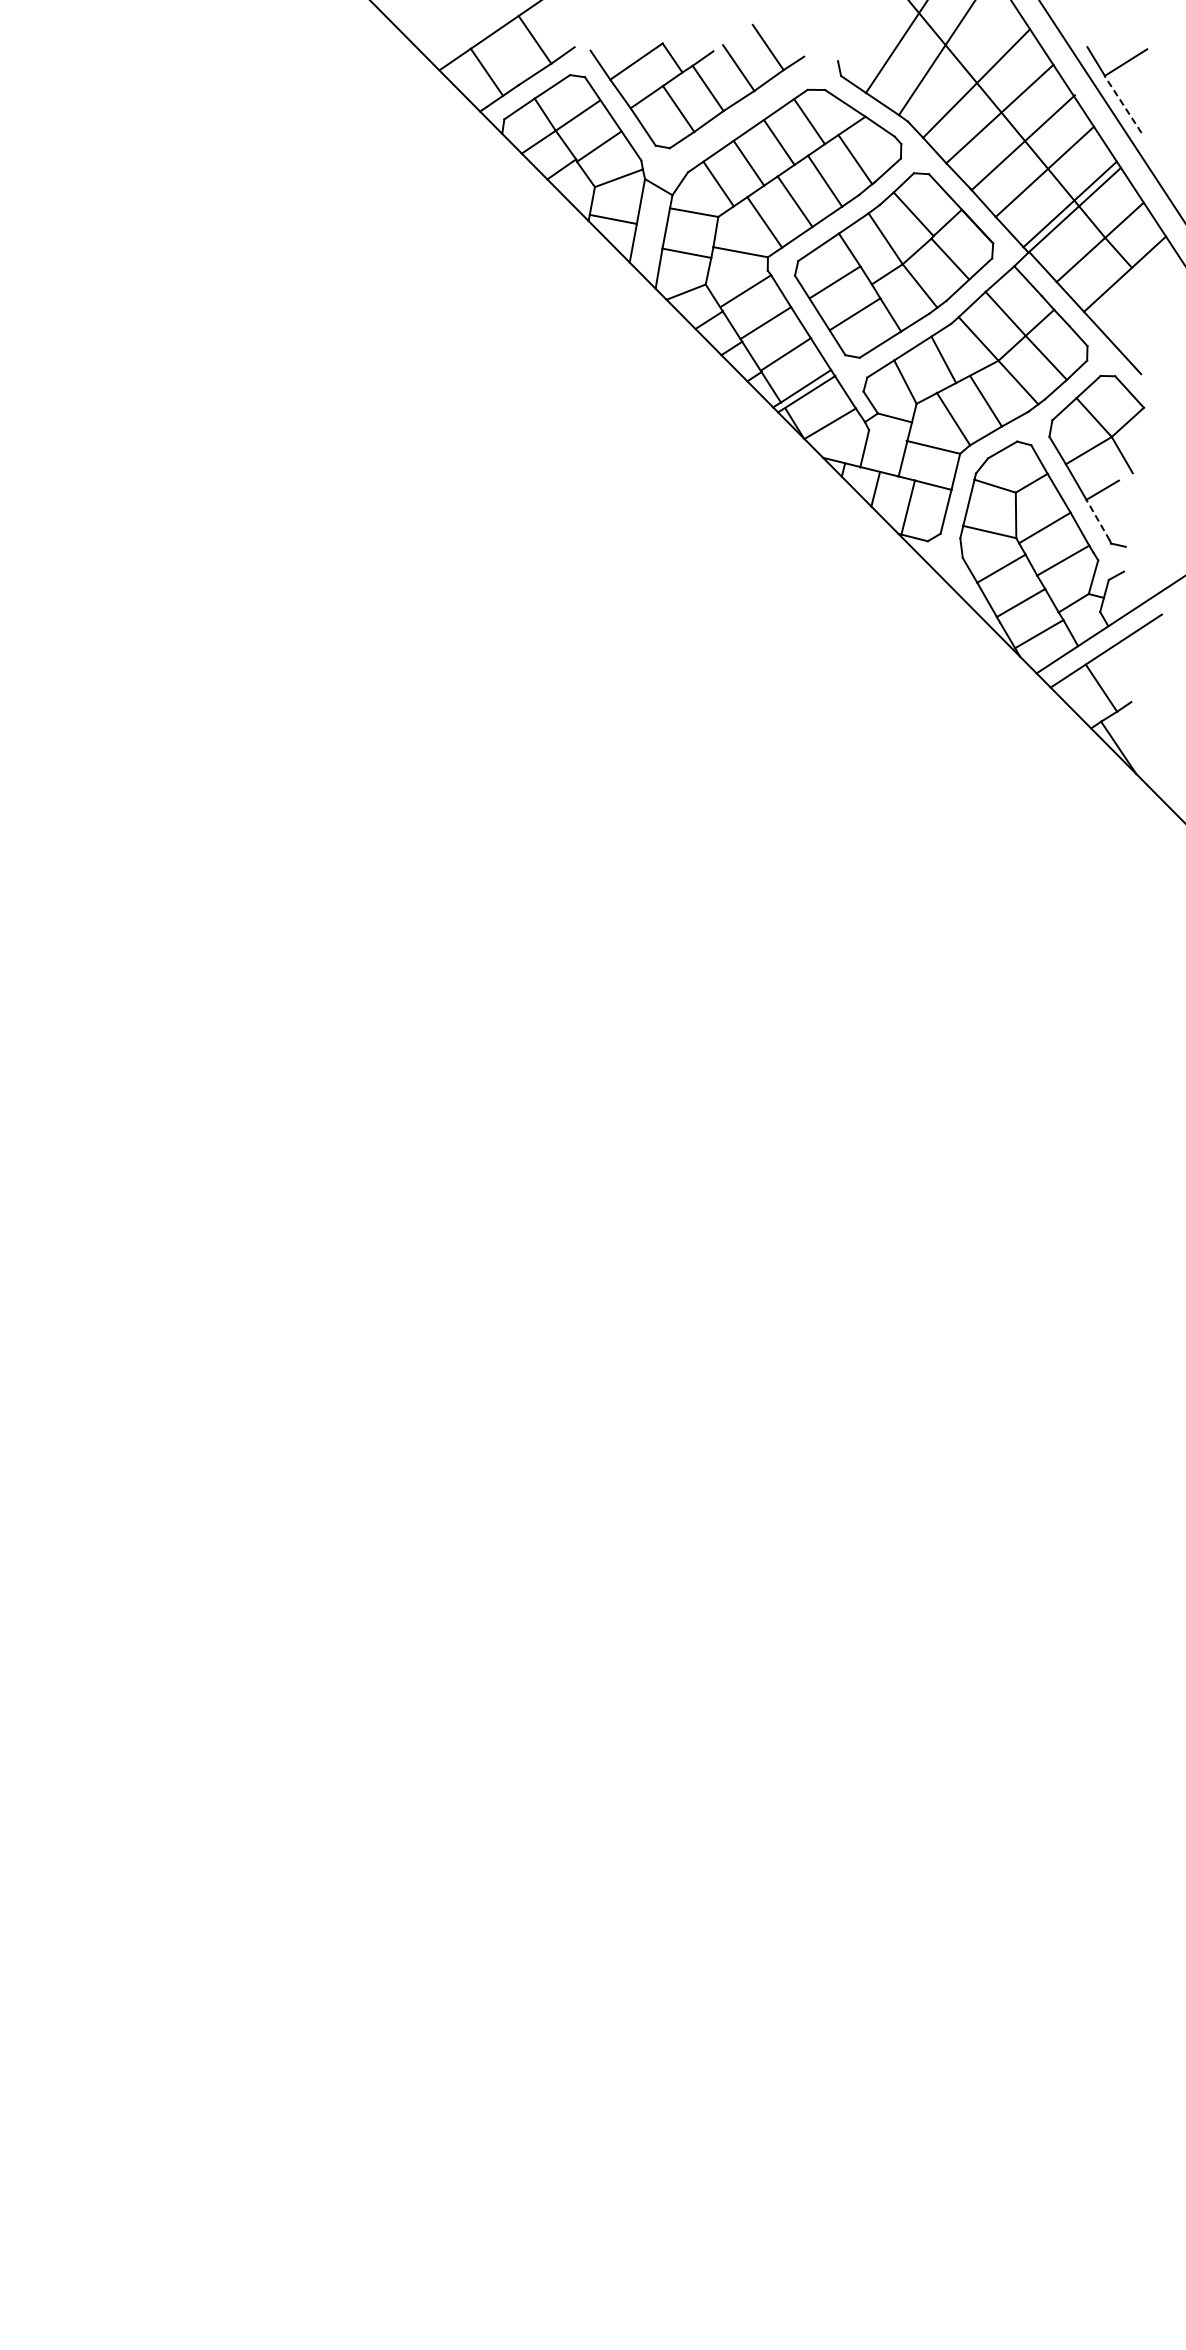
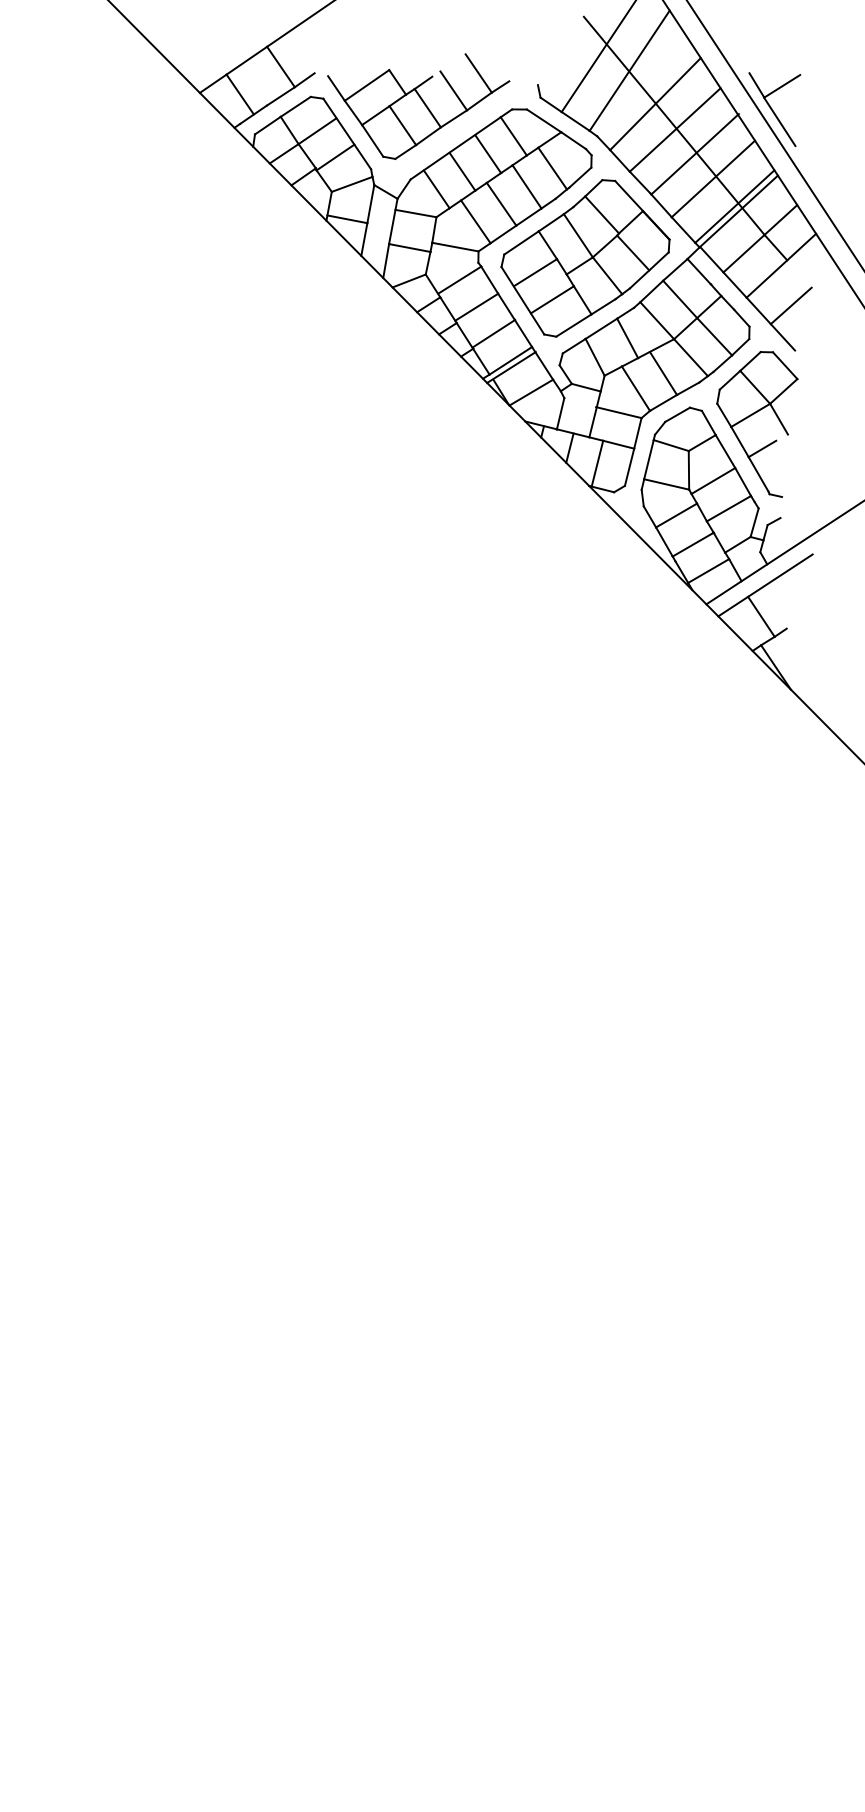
line: (1123, 104) -> (780, 121), dashed -> solid
line: (1136, 321) -> (791, 305), added
line: (1097, 519) -> (758, 473), dashed -> solid

